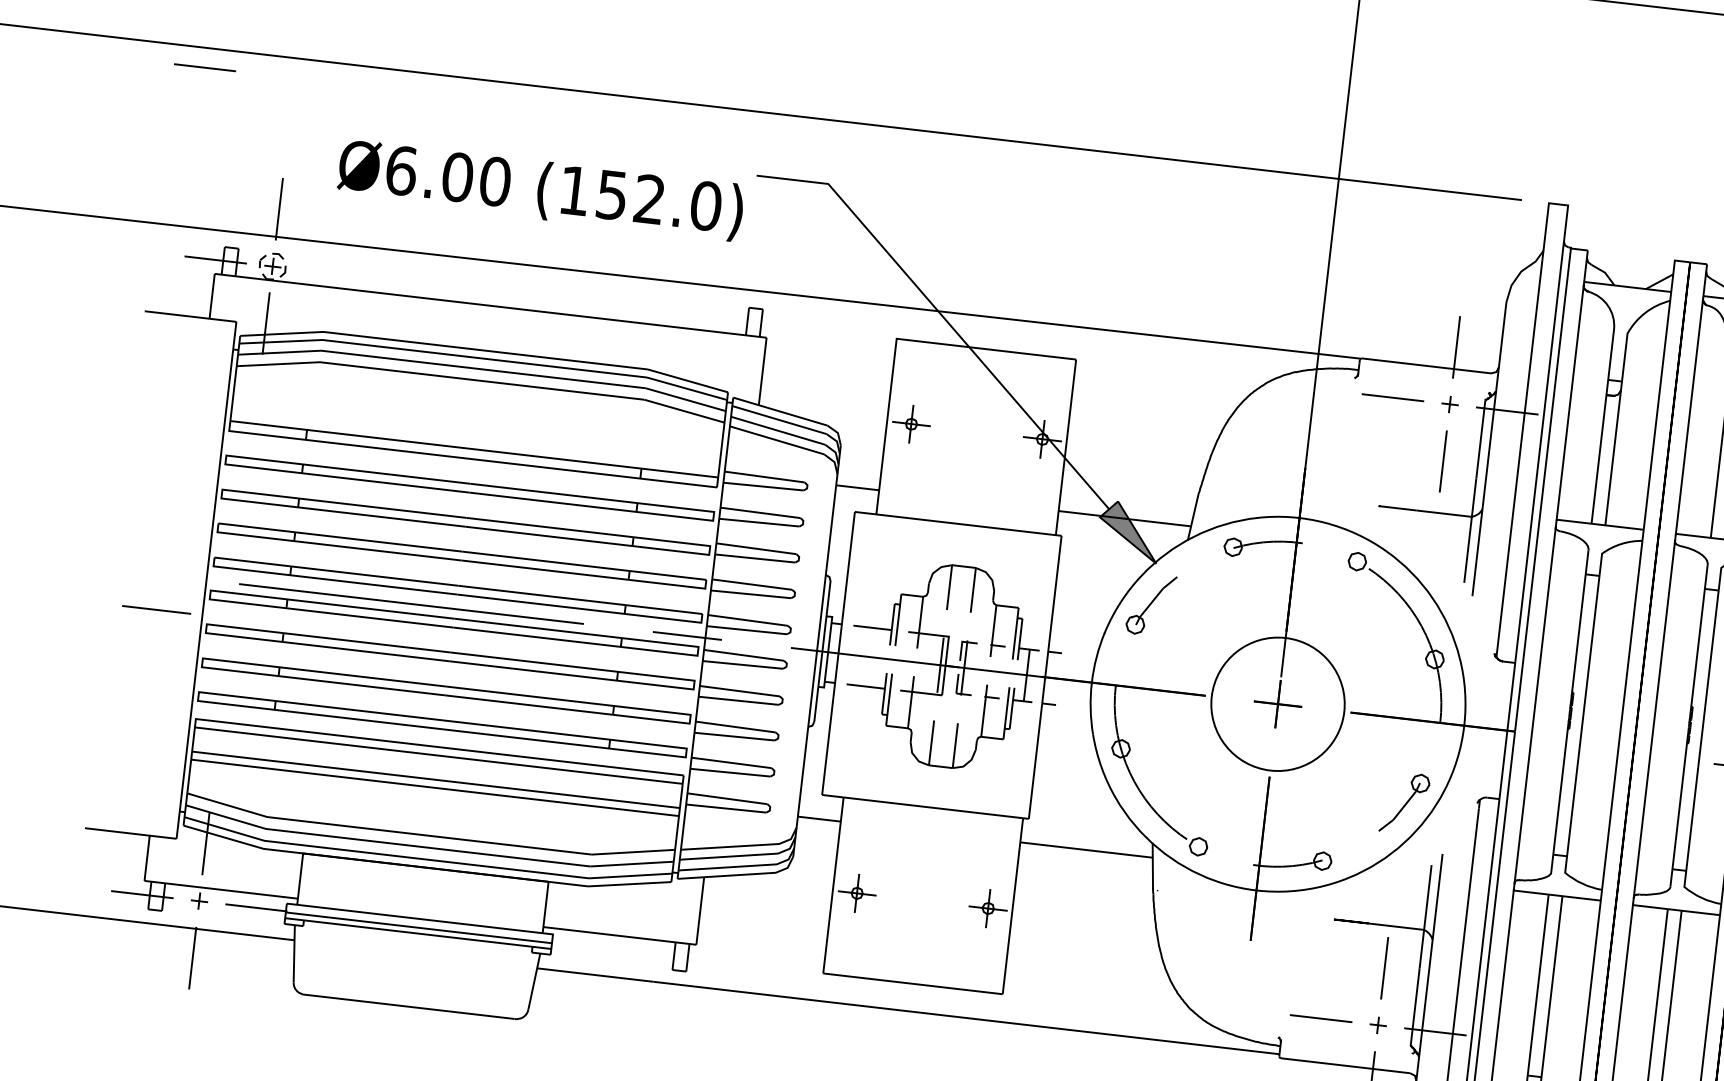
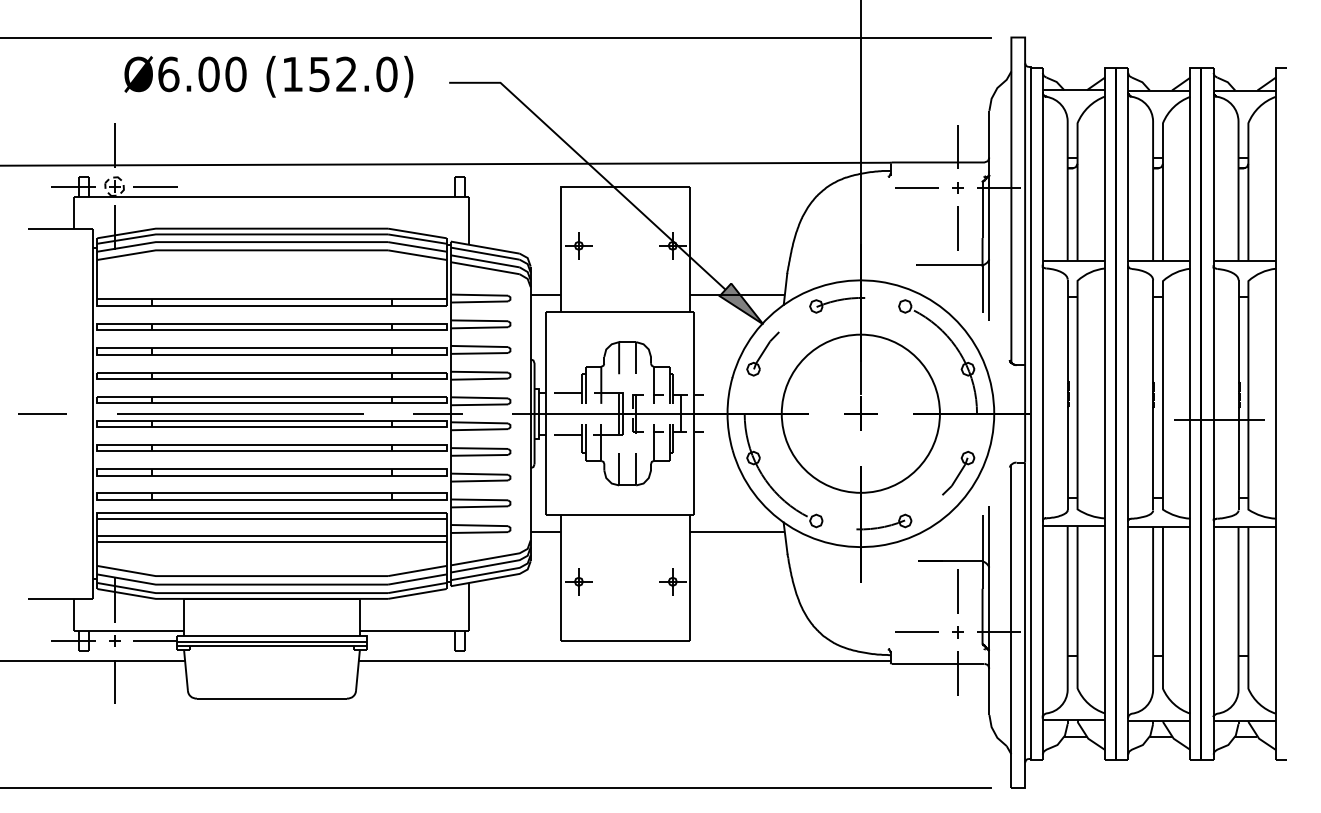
line: (205, 67) -> (155, 186), moved
text: (540, 189) -> (268, 76), moved
line: (156, 609) -> (42, 413), moved
circle: (1277, 703) -> (860, 413), size x1.67

